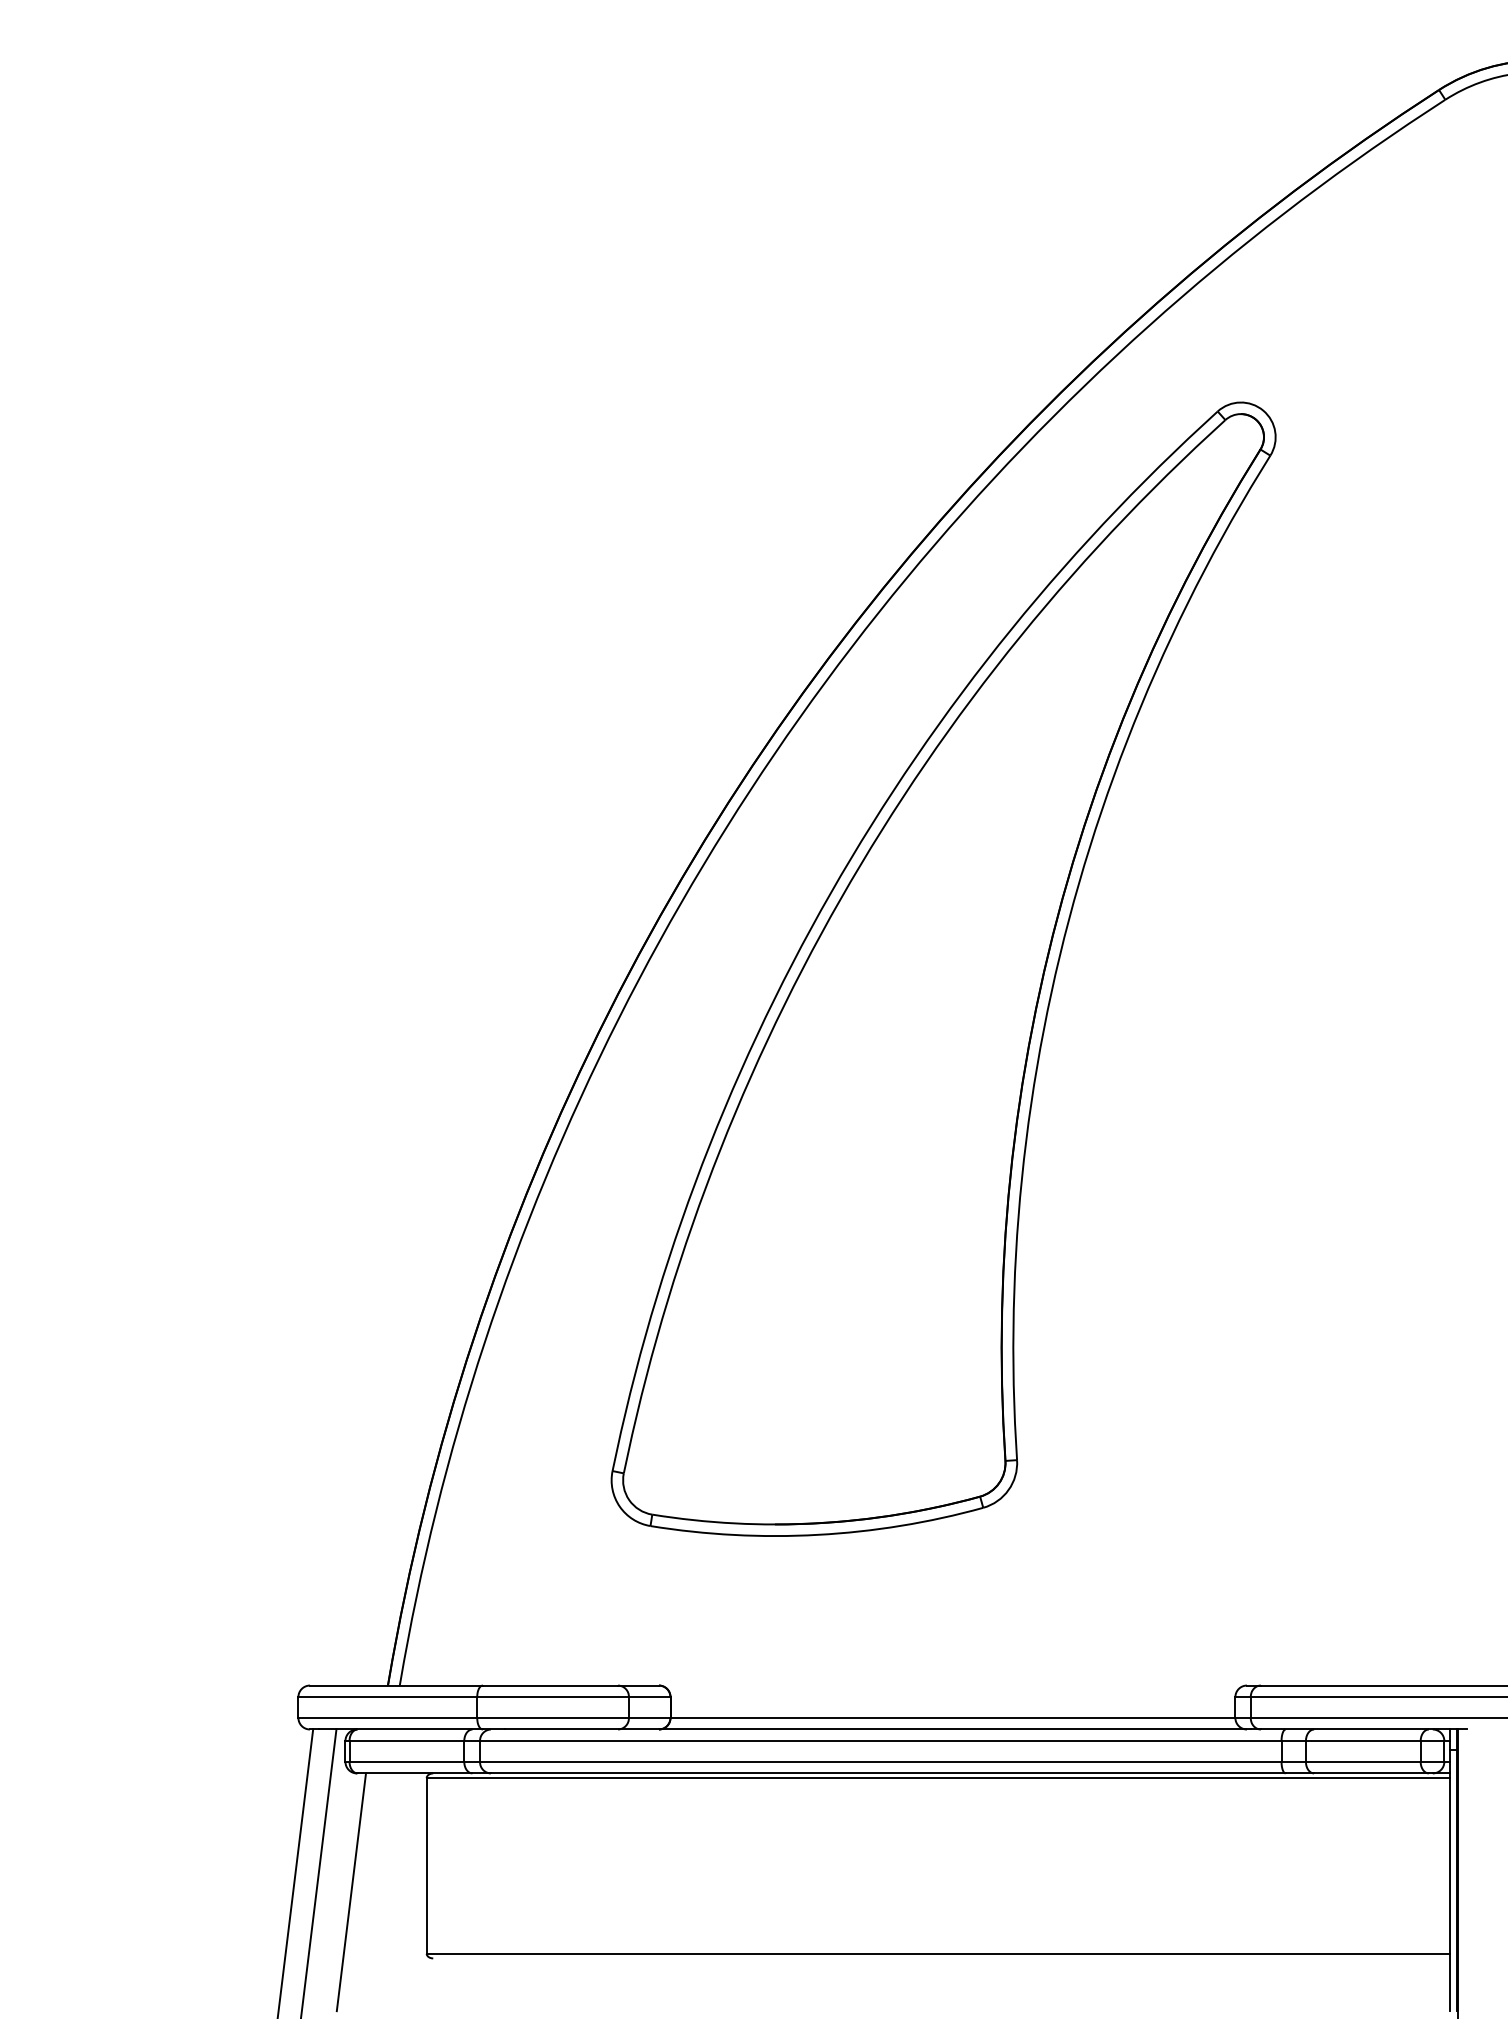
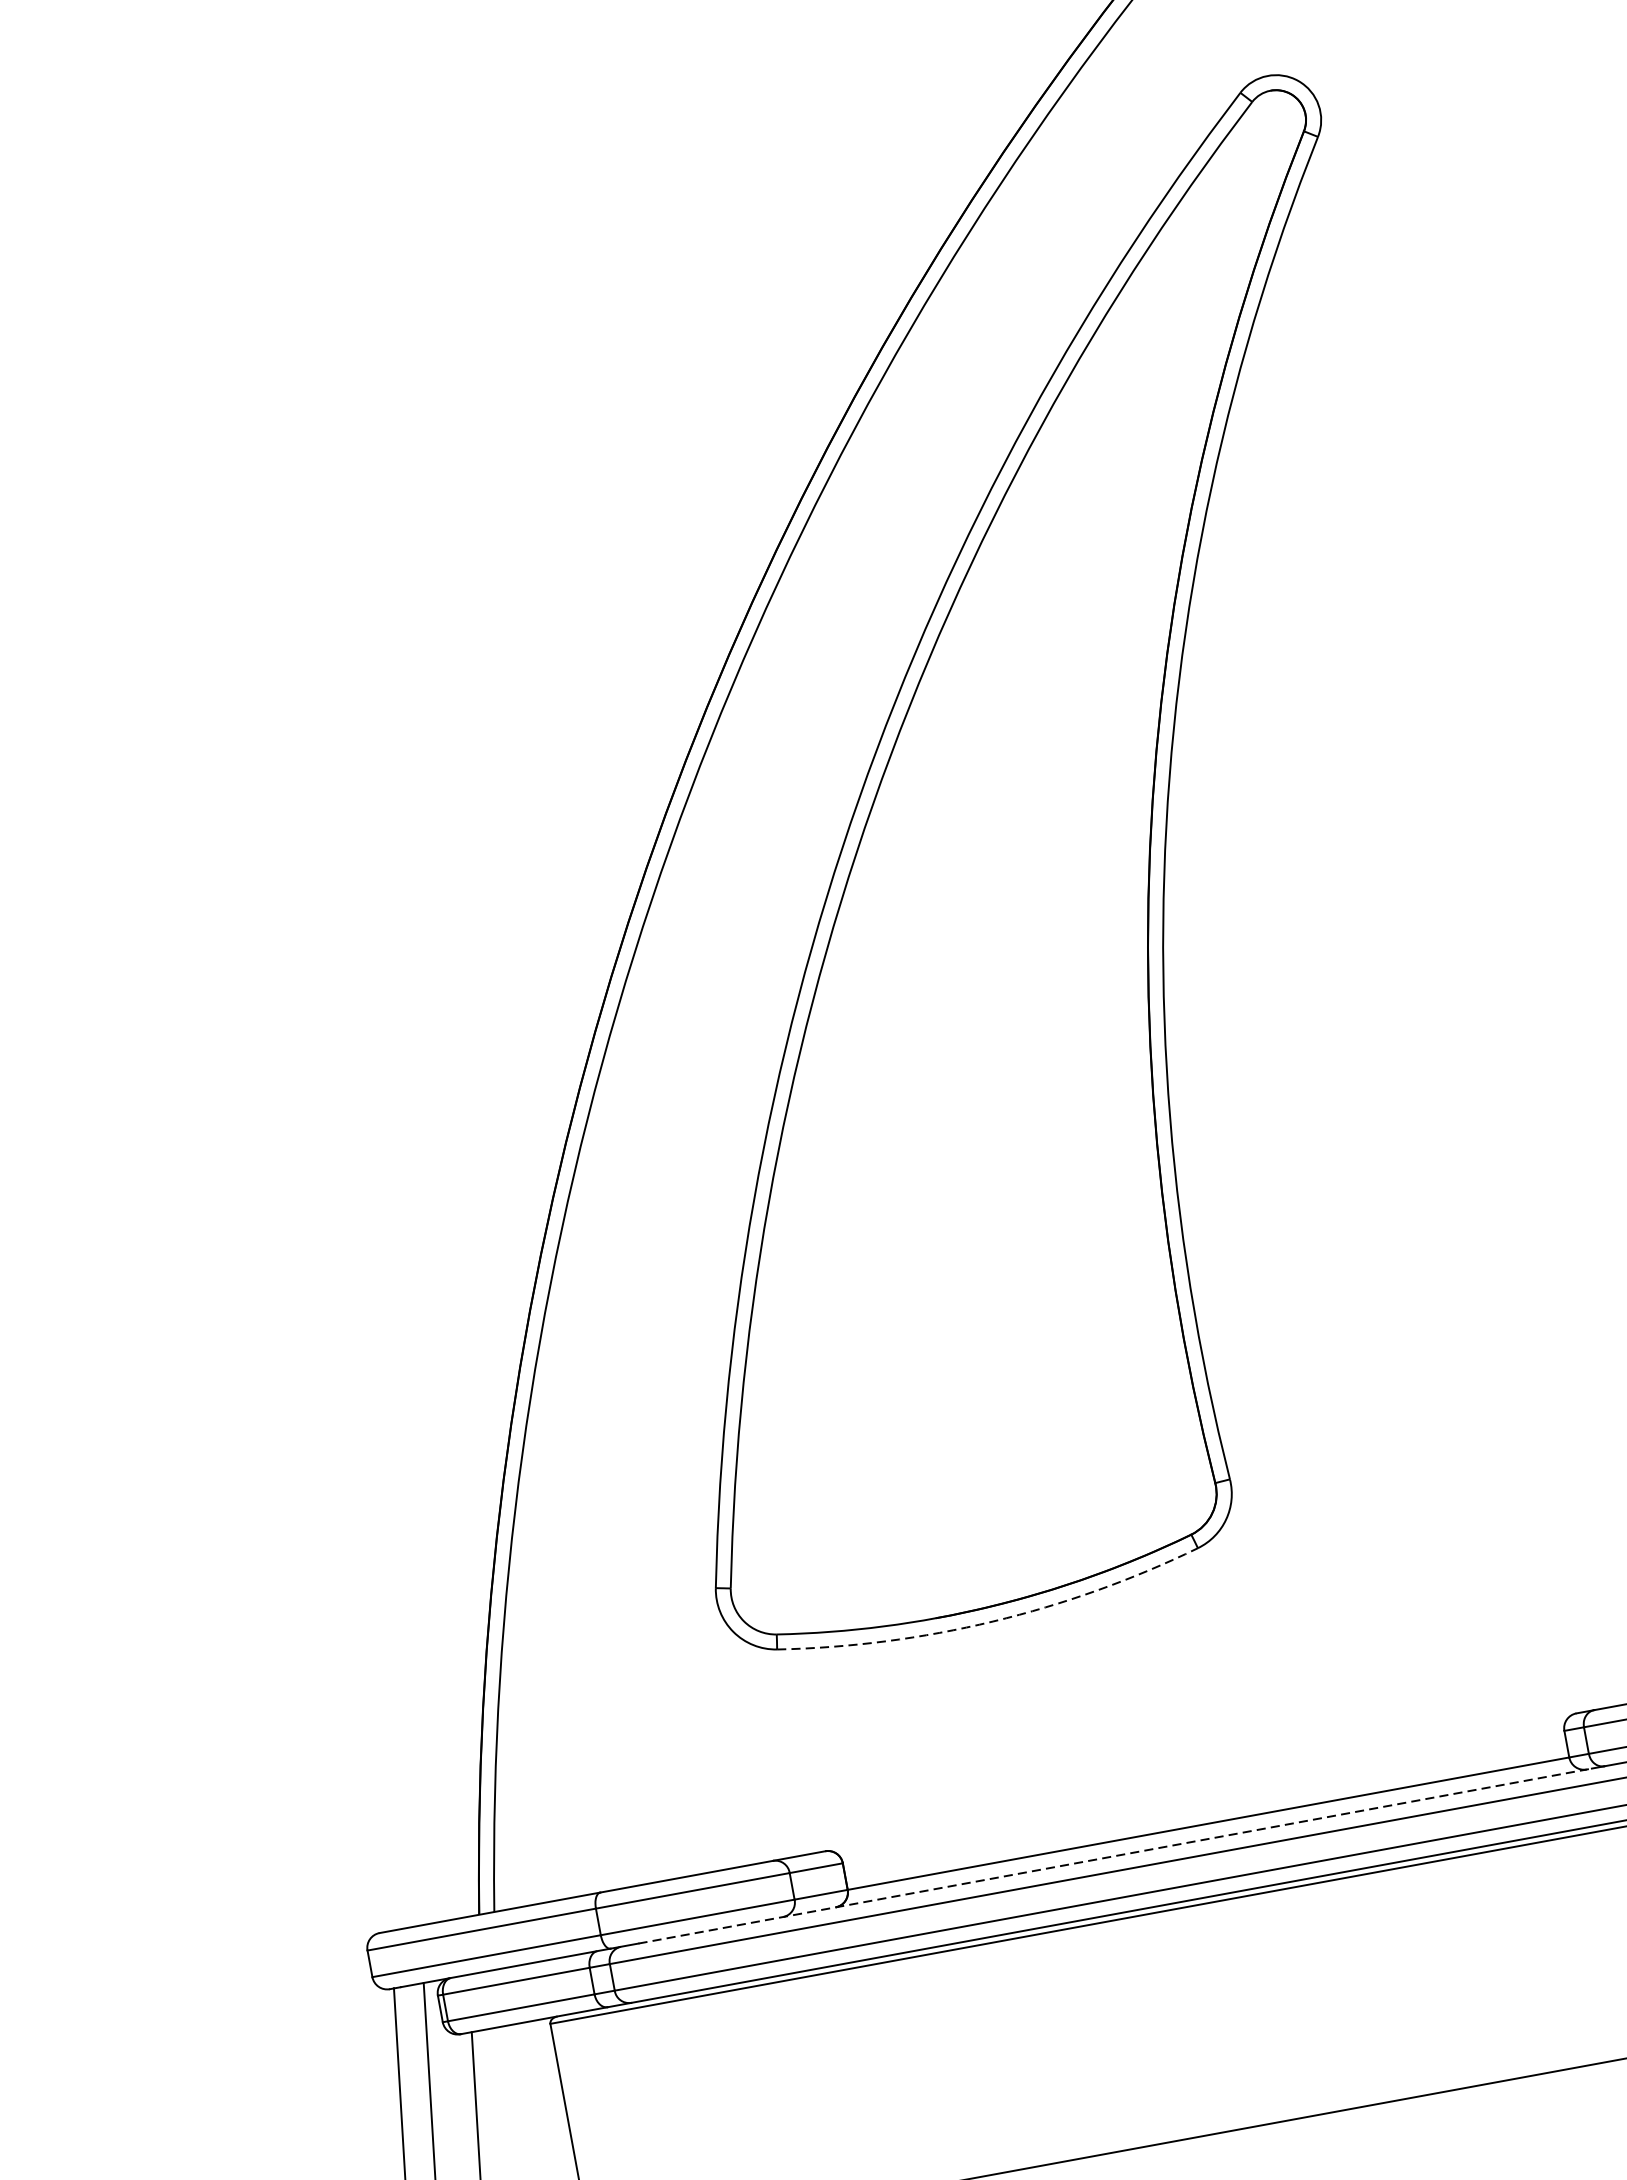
arc: (817, 1534) -> (992, 1621), solid -> dashed
line: (878, 1729) -> (1116, 1855), solid -> dashed

